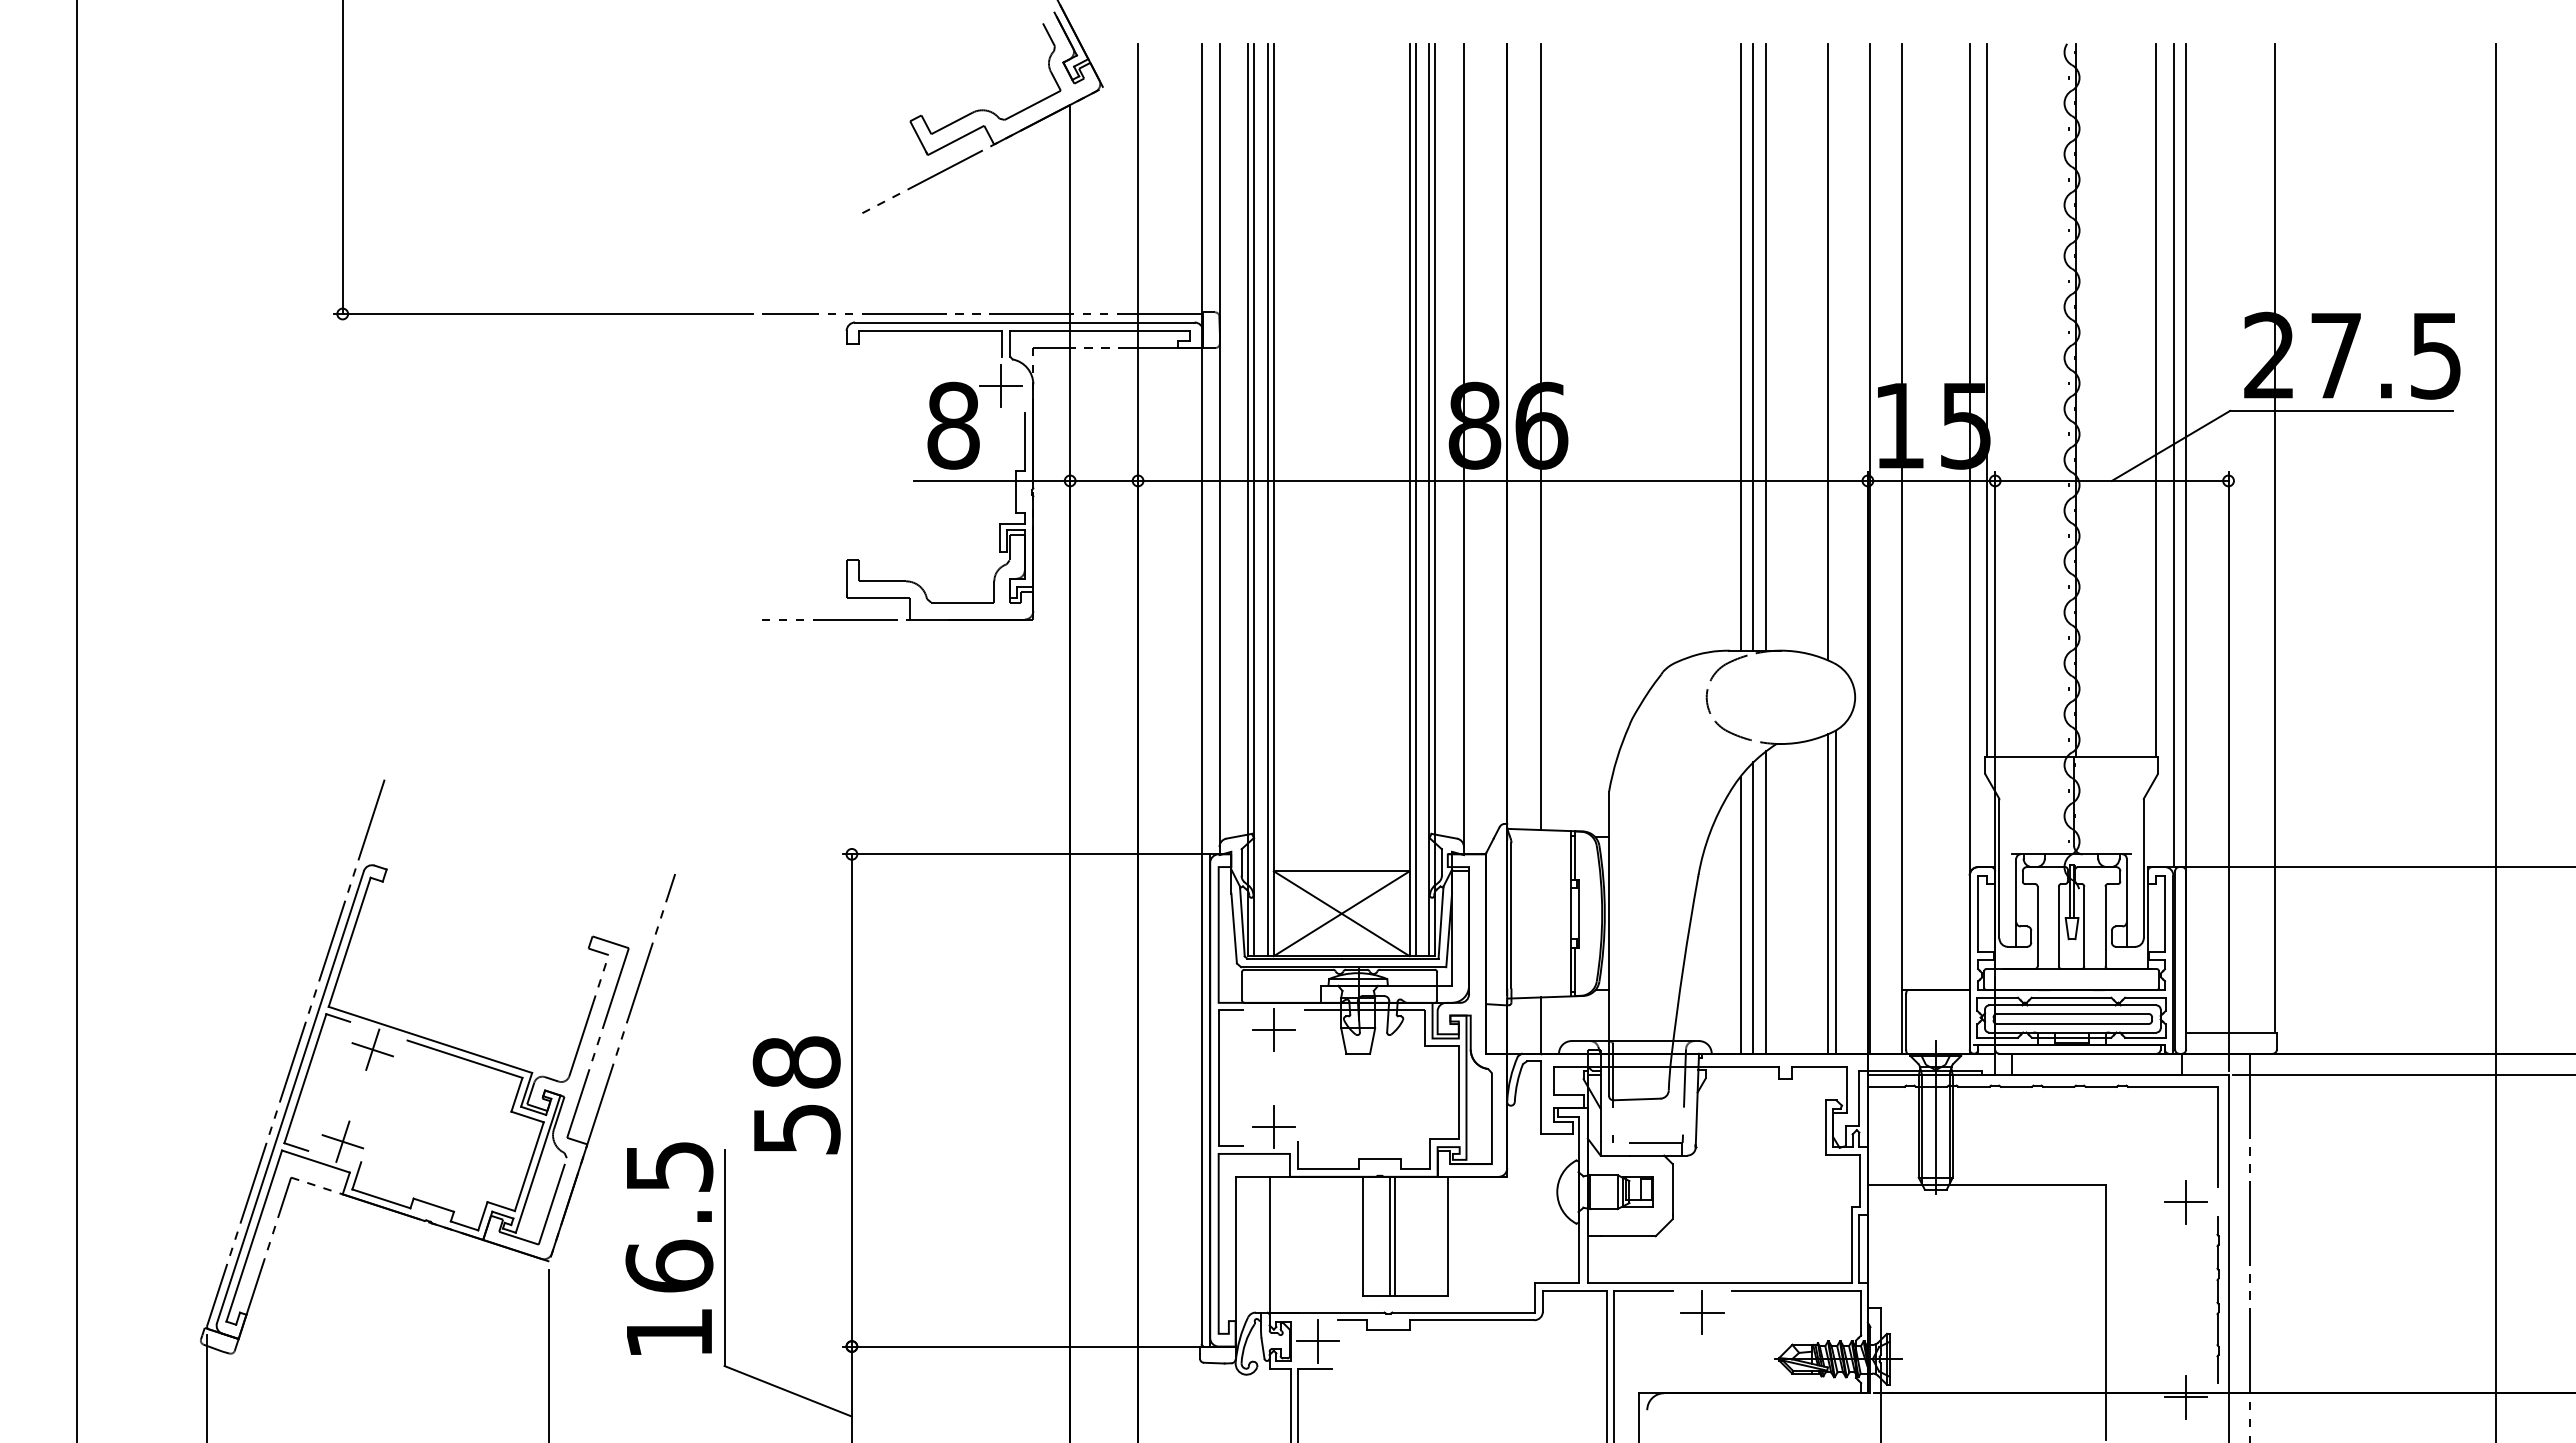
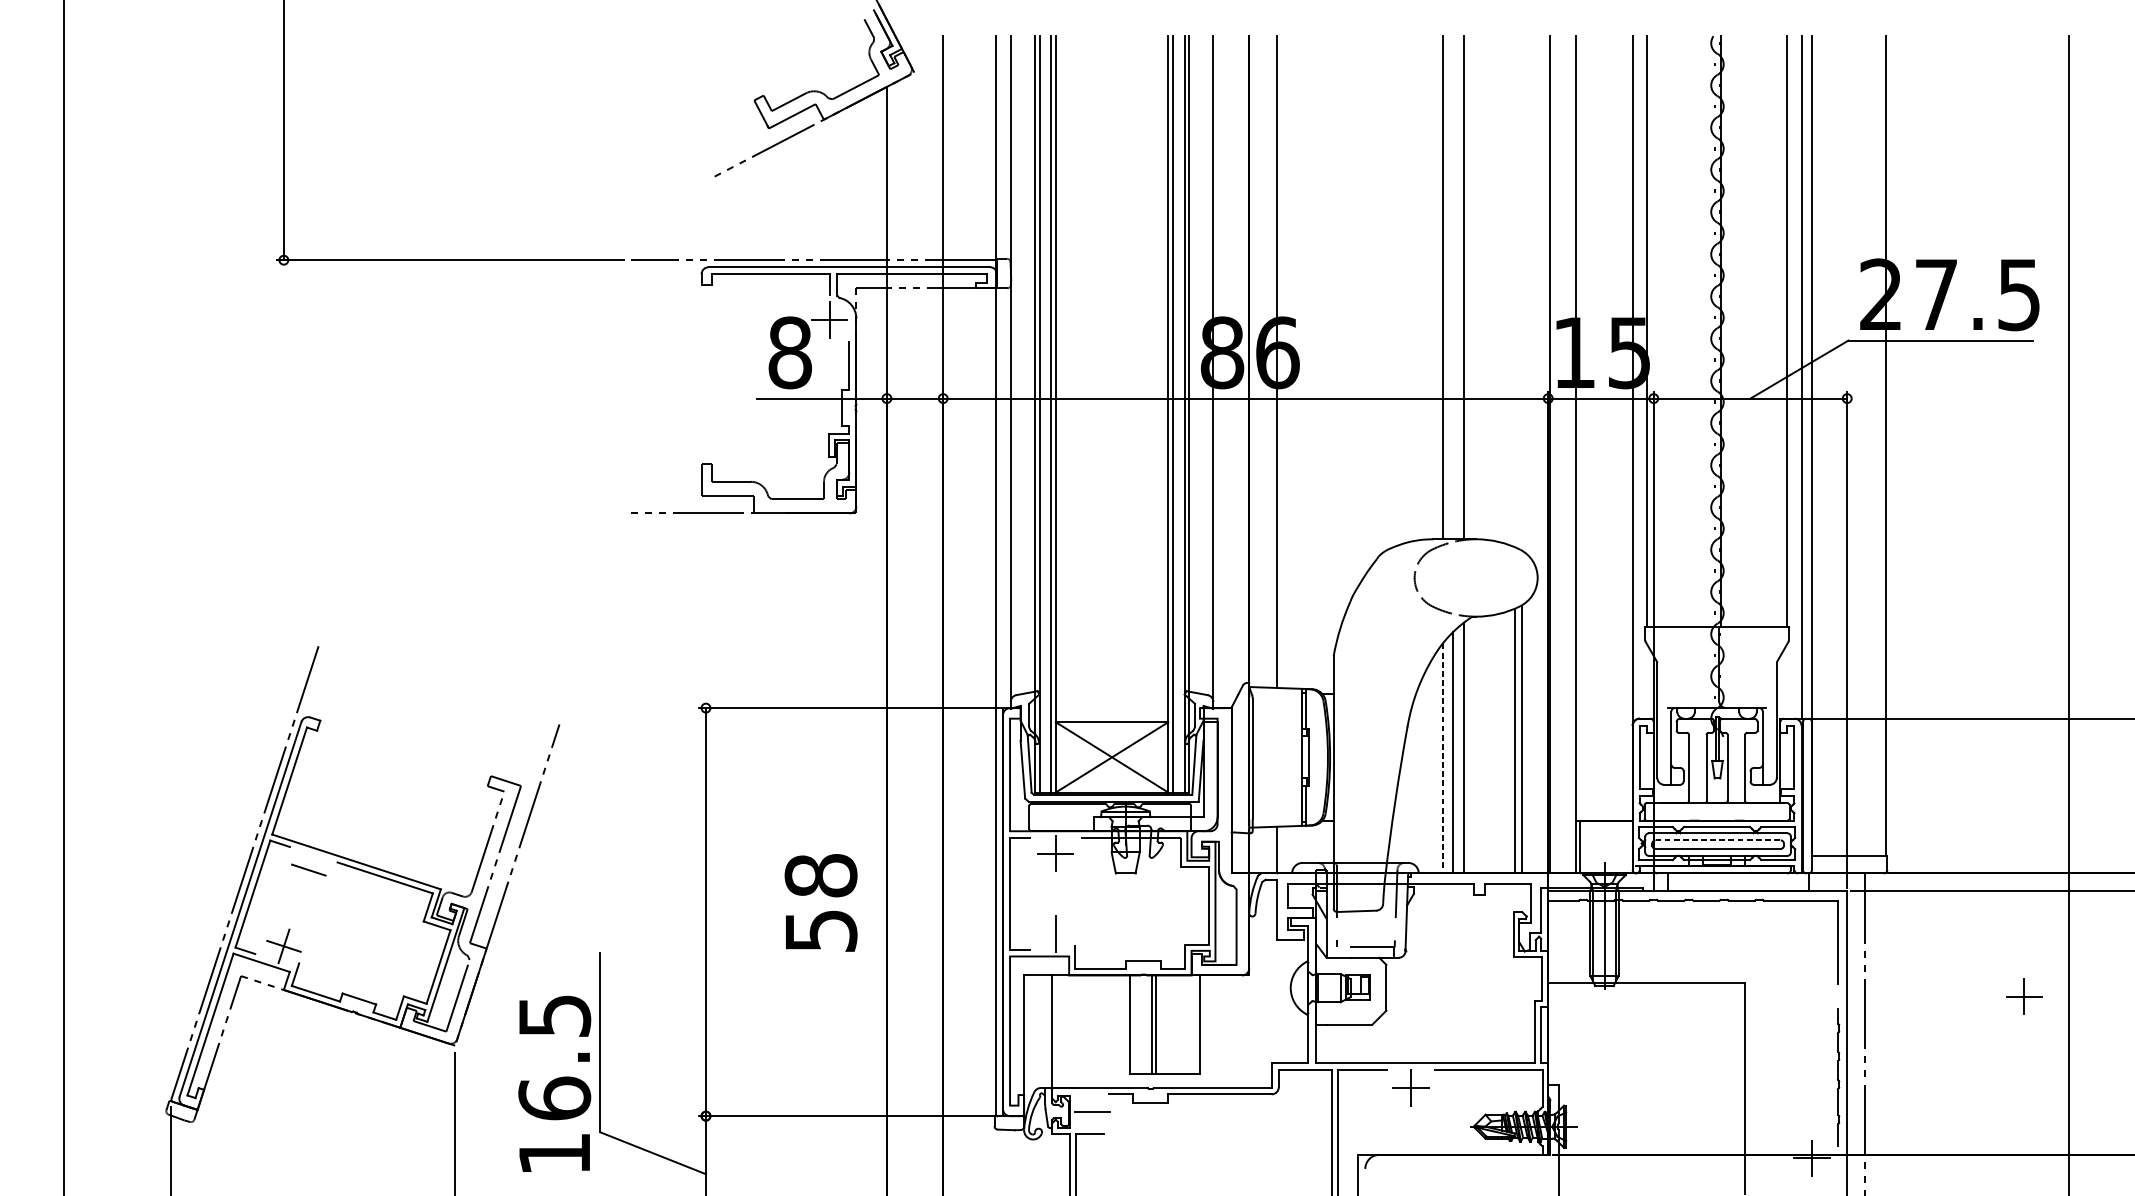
line: (1753, 346) -> (1453, 287), removed
line: (1828, 351) -> (1515, 291), removed
line: (1740, 915) -> (1442, 758), solid -> dashed
line: (2072, 1013) -> (1717, 840), solid -> dashed
line: (372, 1049) -> (308, 869), removed
text: (796, 1095) -> (820, 903), moved
line: (1273, 1126) -> (1055, 933), removed
part: (2185, 1202) -> (2023, 996), moved
text: (669, 1248) -> (554, 1083), moved
line: (1317, 1341) -> (1091, 1111), removed

